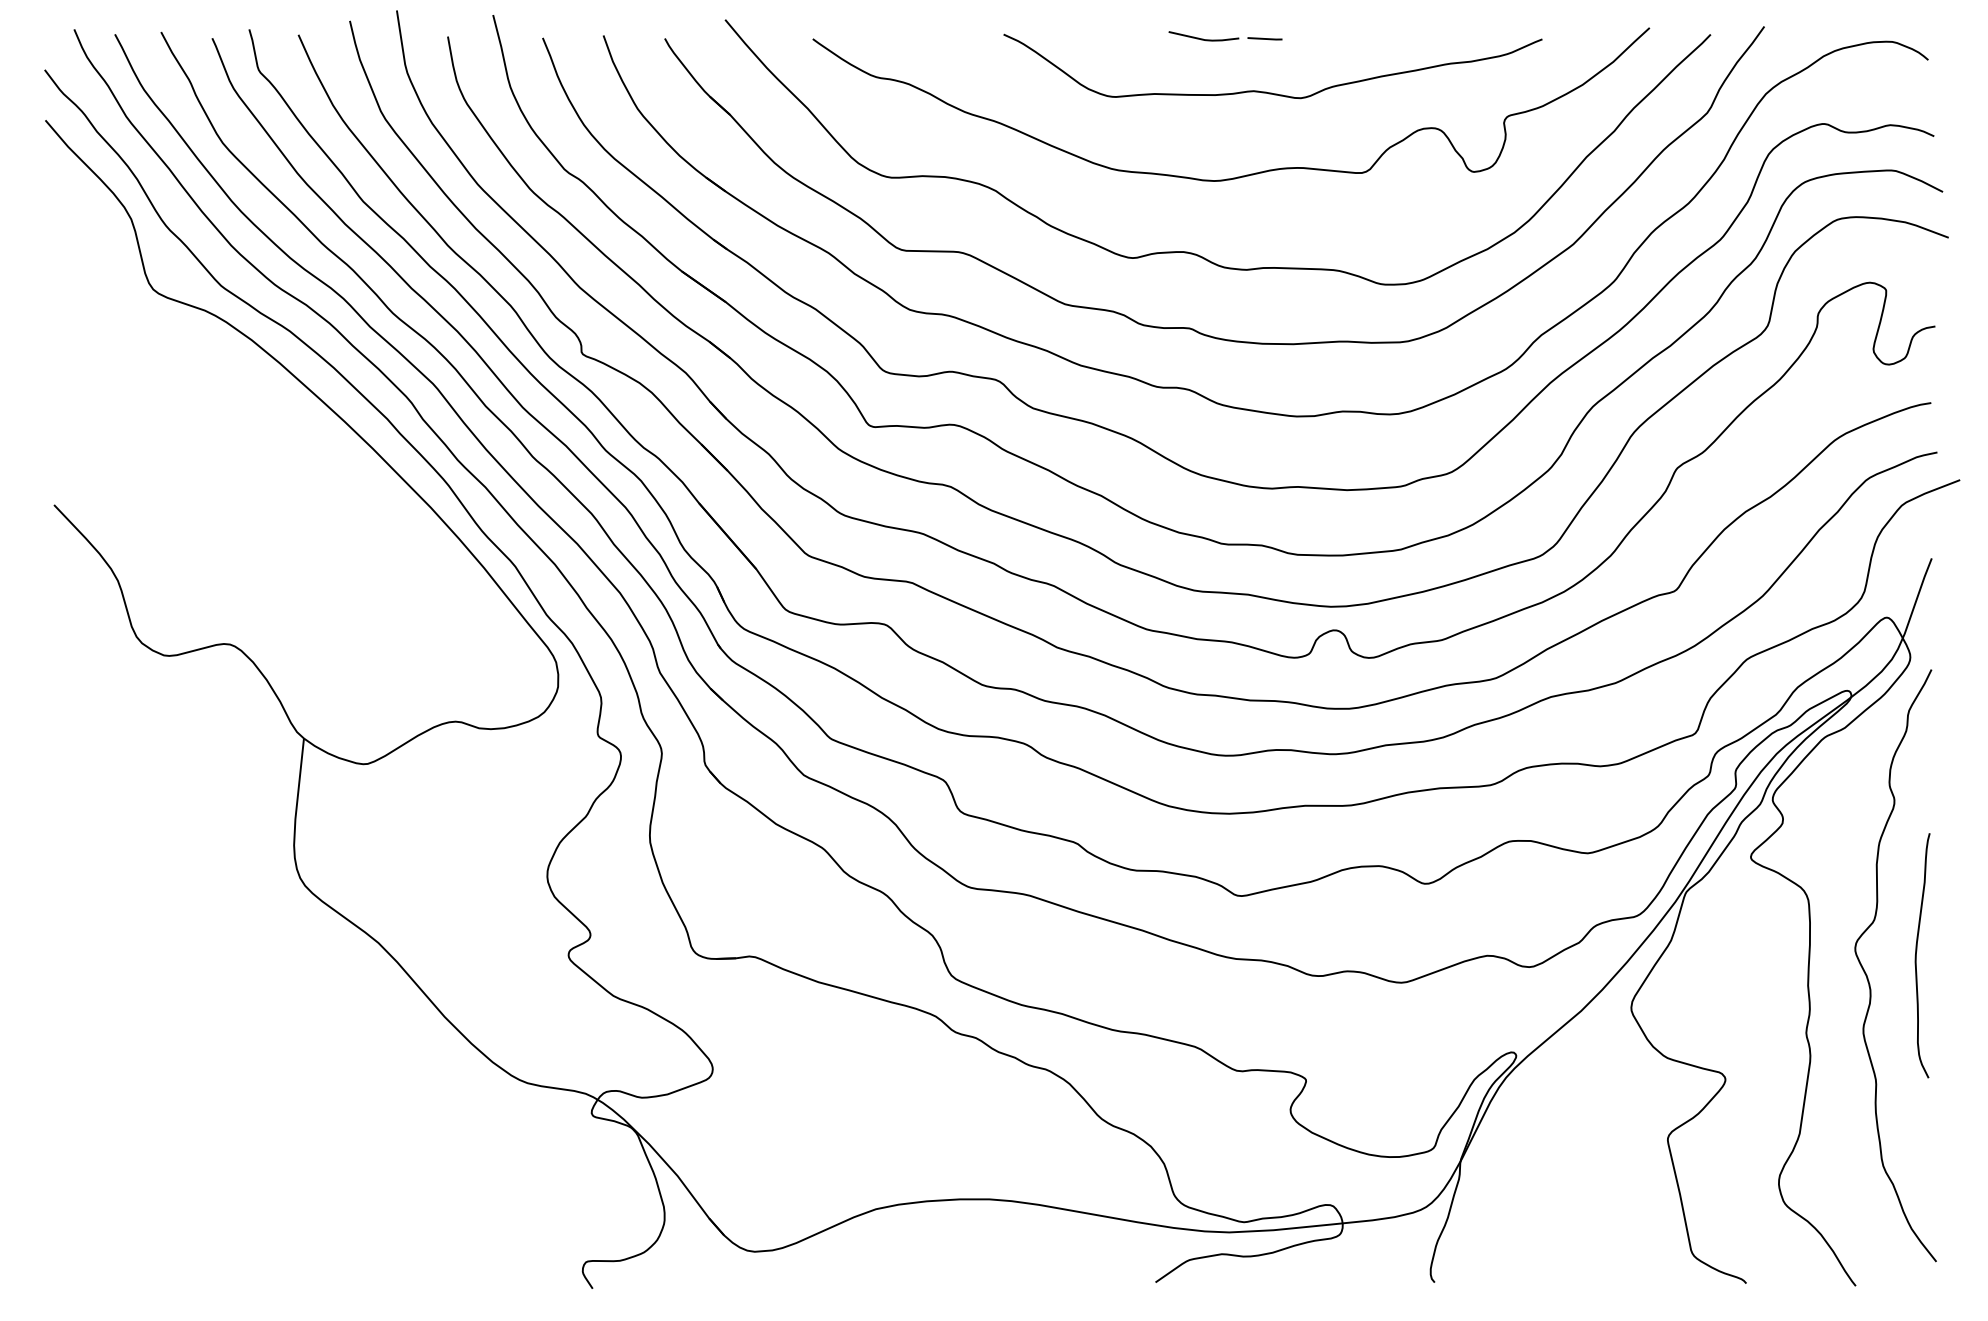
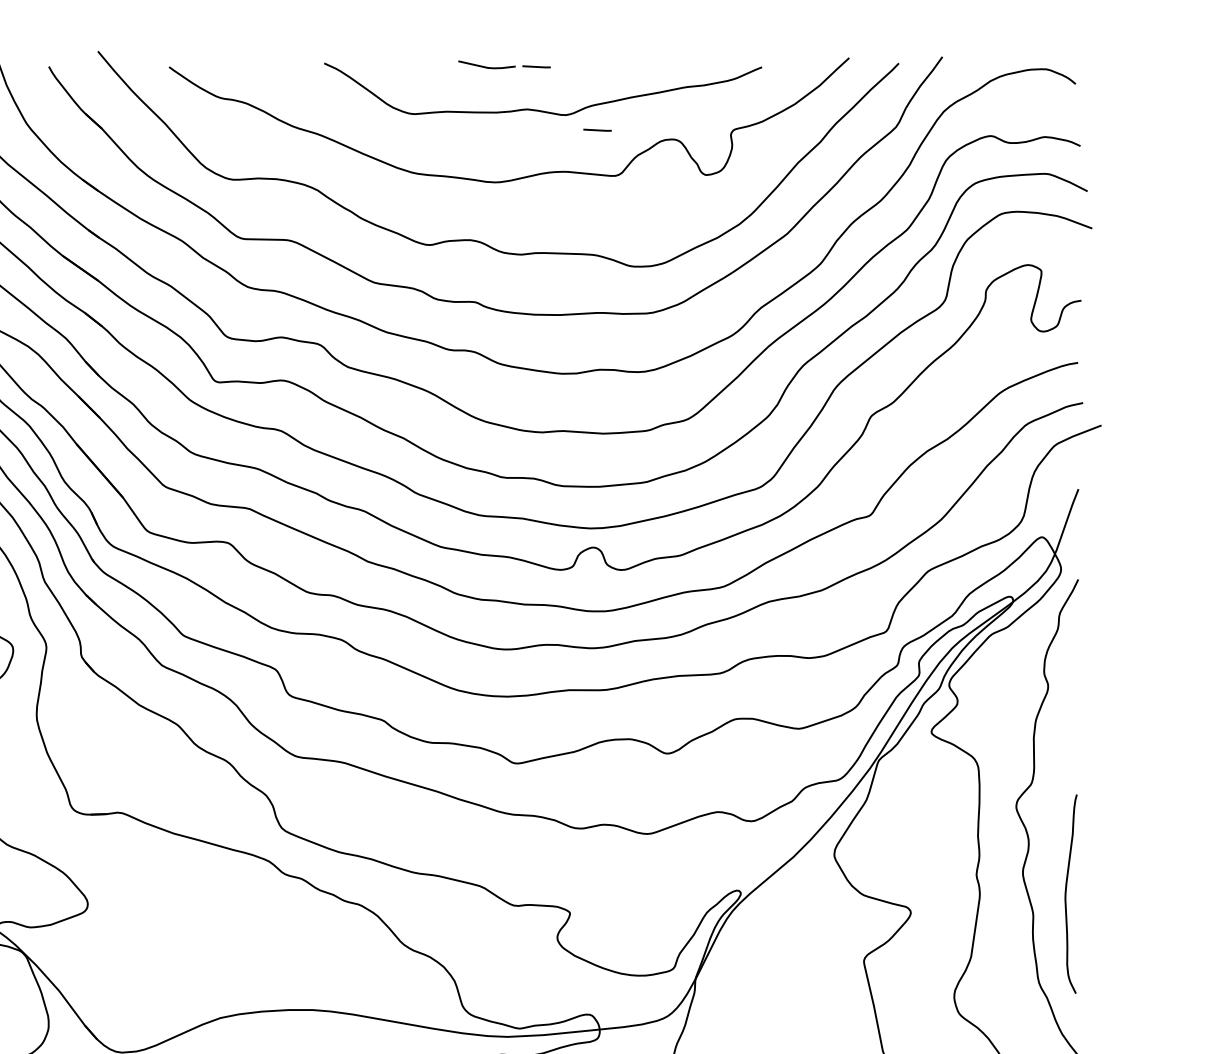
line: (1339, 116) -> (597, 129), added
curve: (1916, 955) -> (1066, 893), moved

